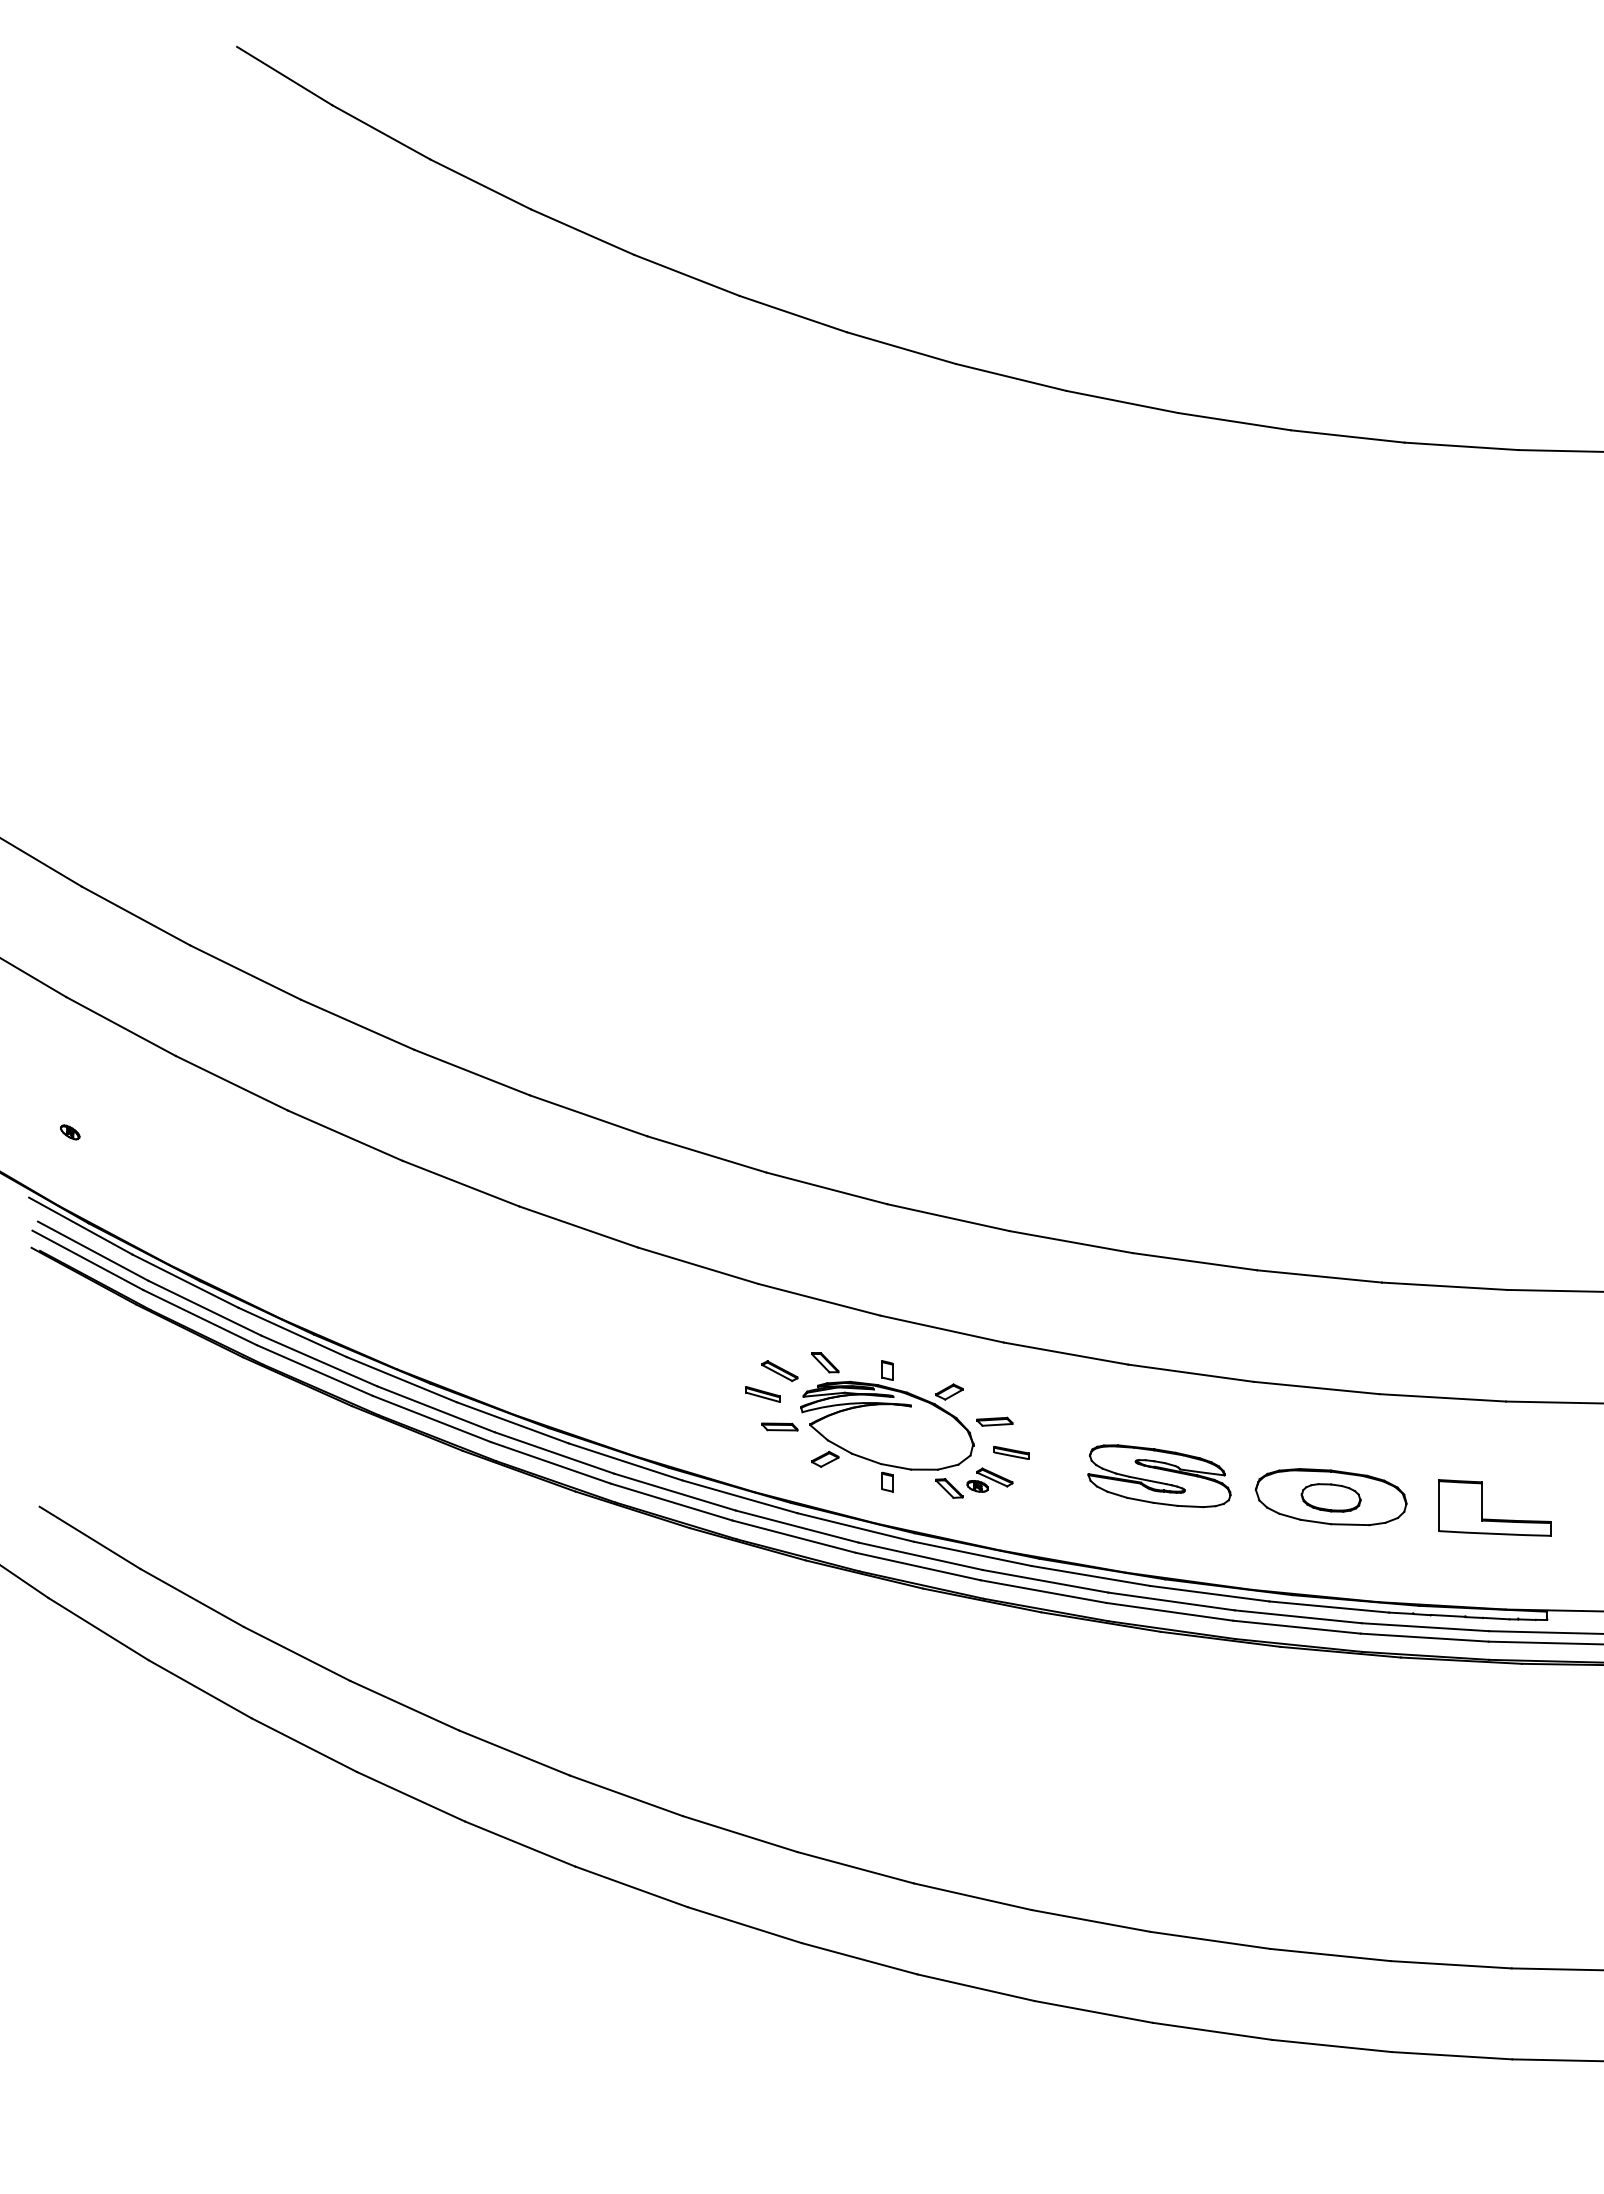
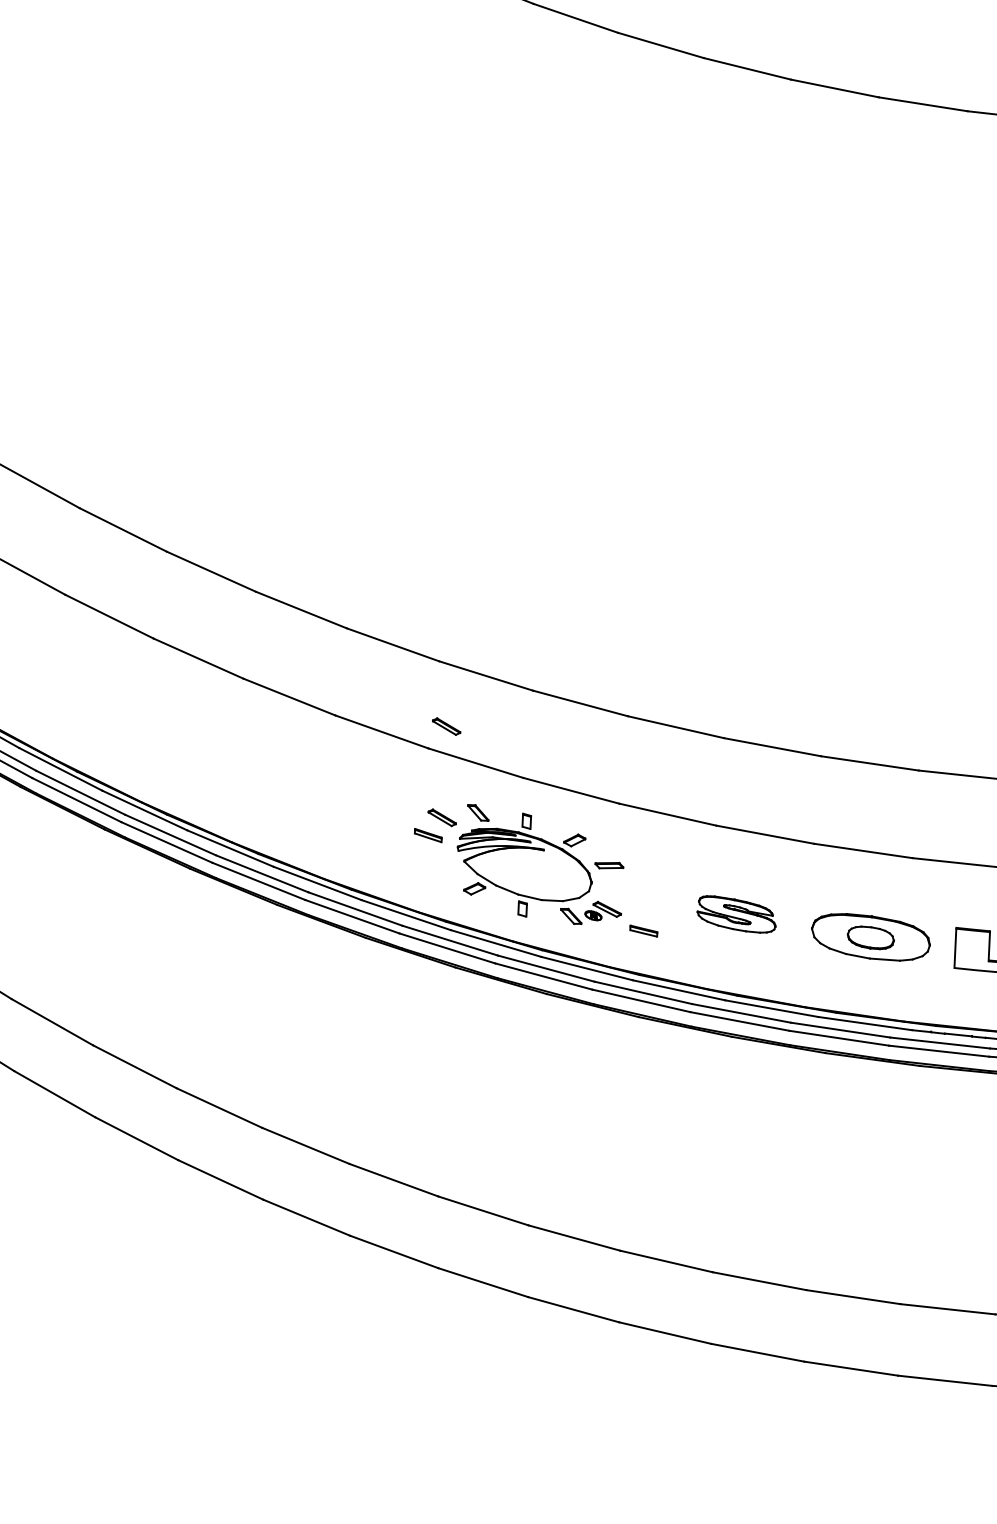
part: (779, 1255) -> (446, 726), added
part: (779, 1426) -> (439, 861), removed
part: (1011, 1452) -> (643, 930), moved
part: (1159, 1476) -> (736, 914), size x0.7

